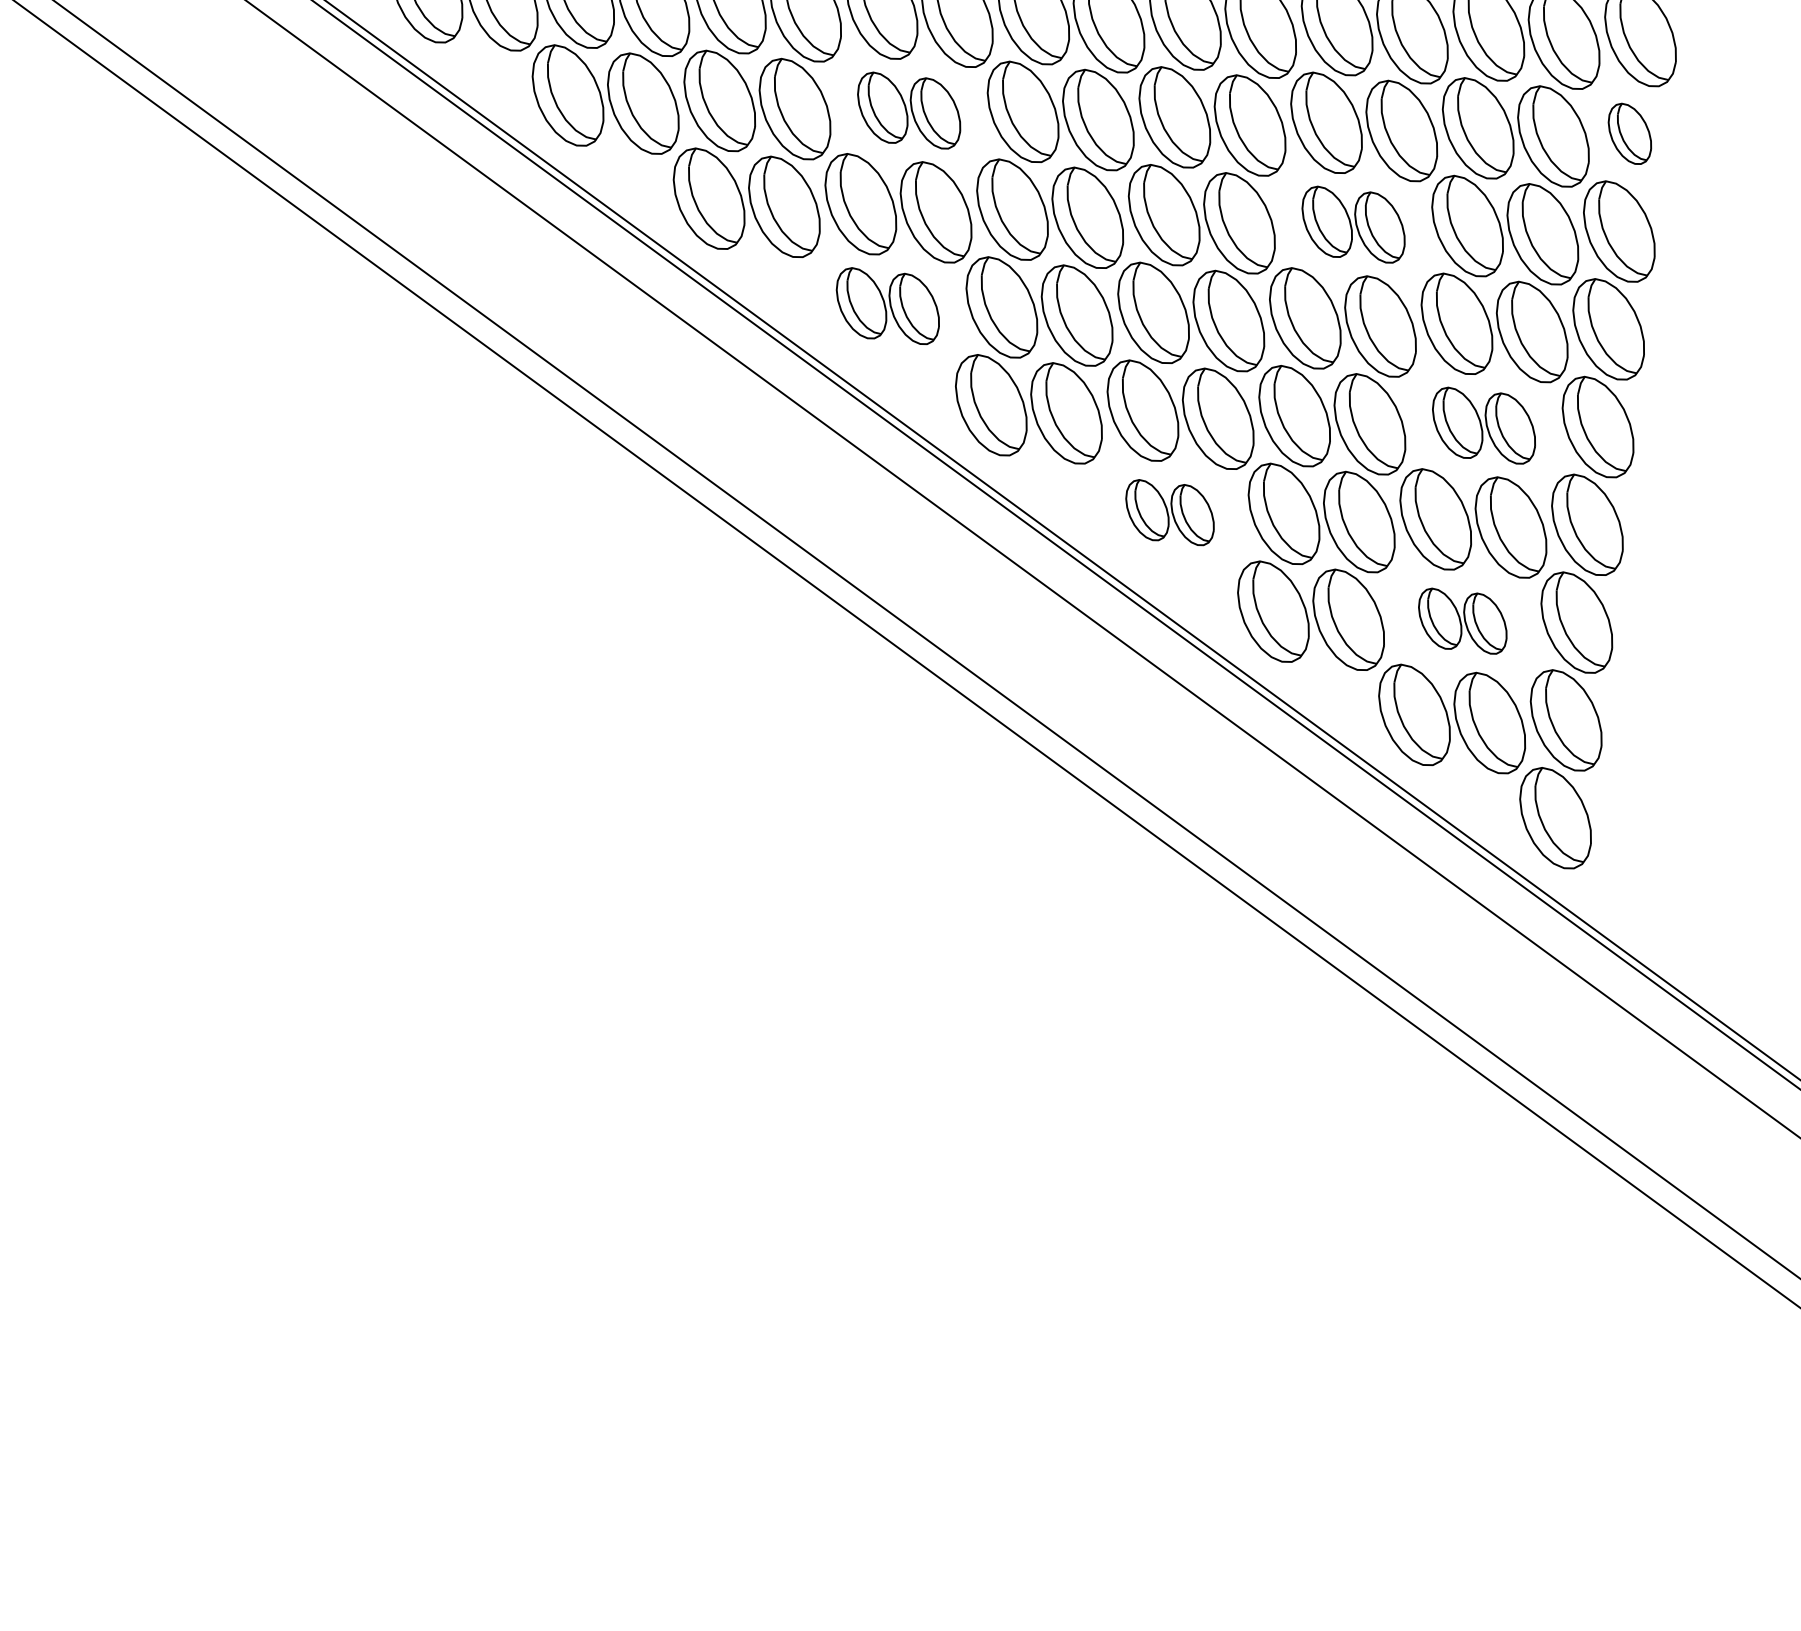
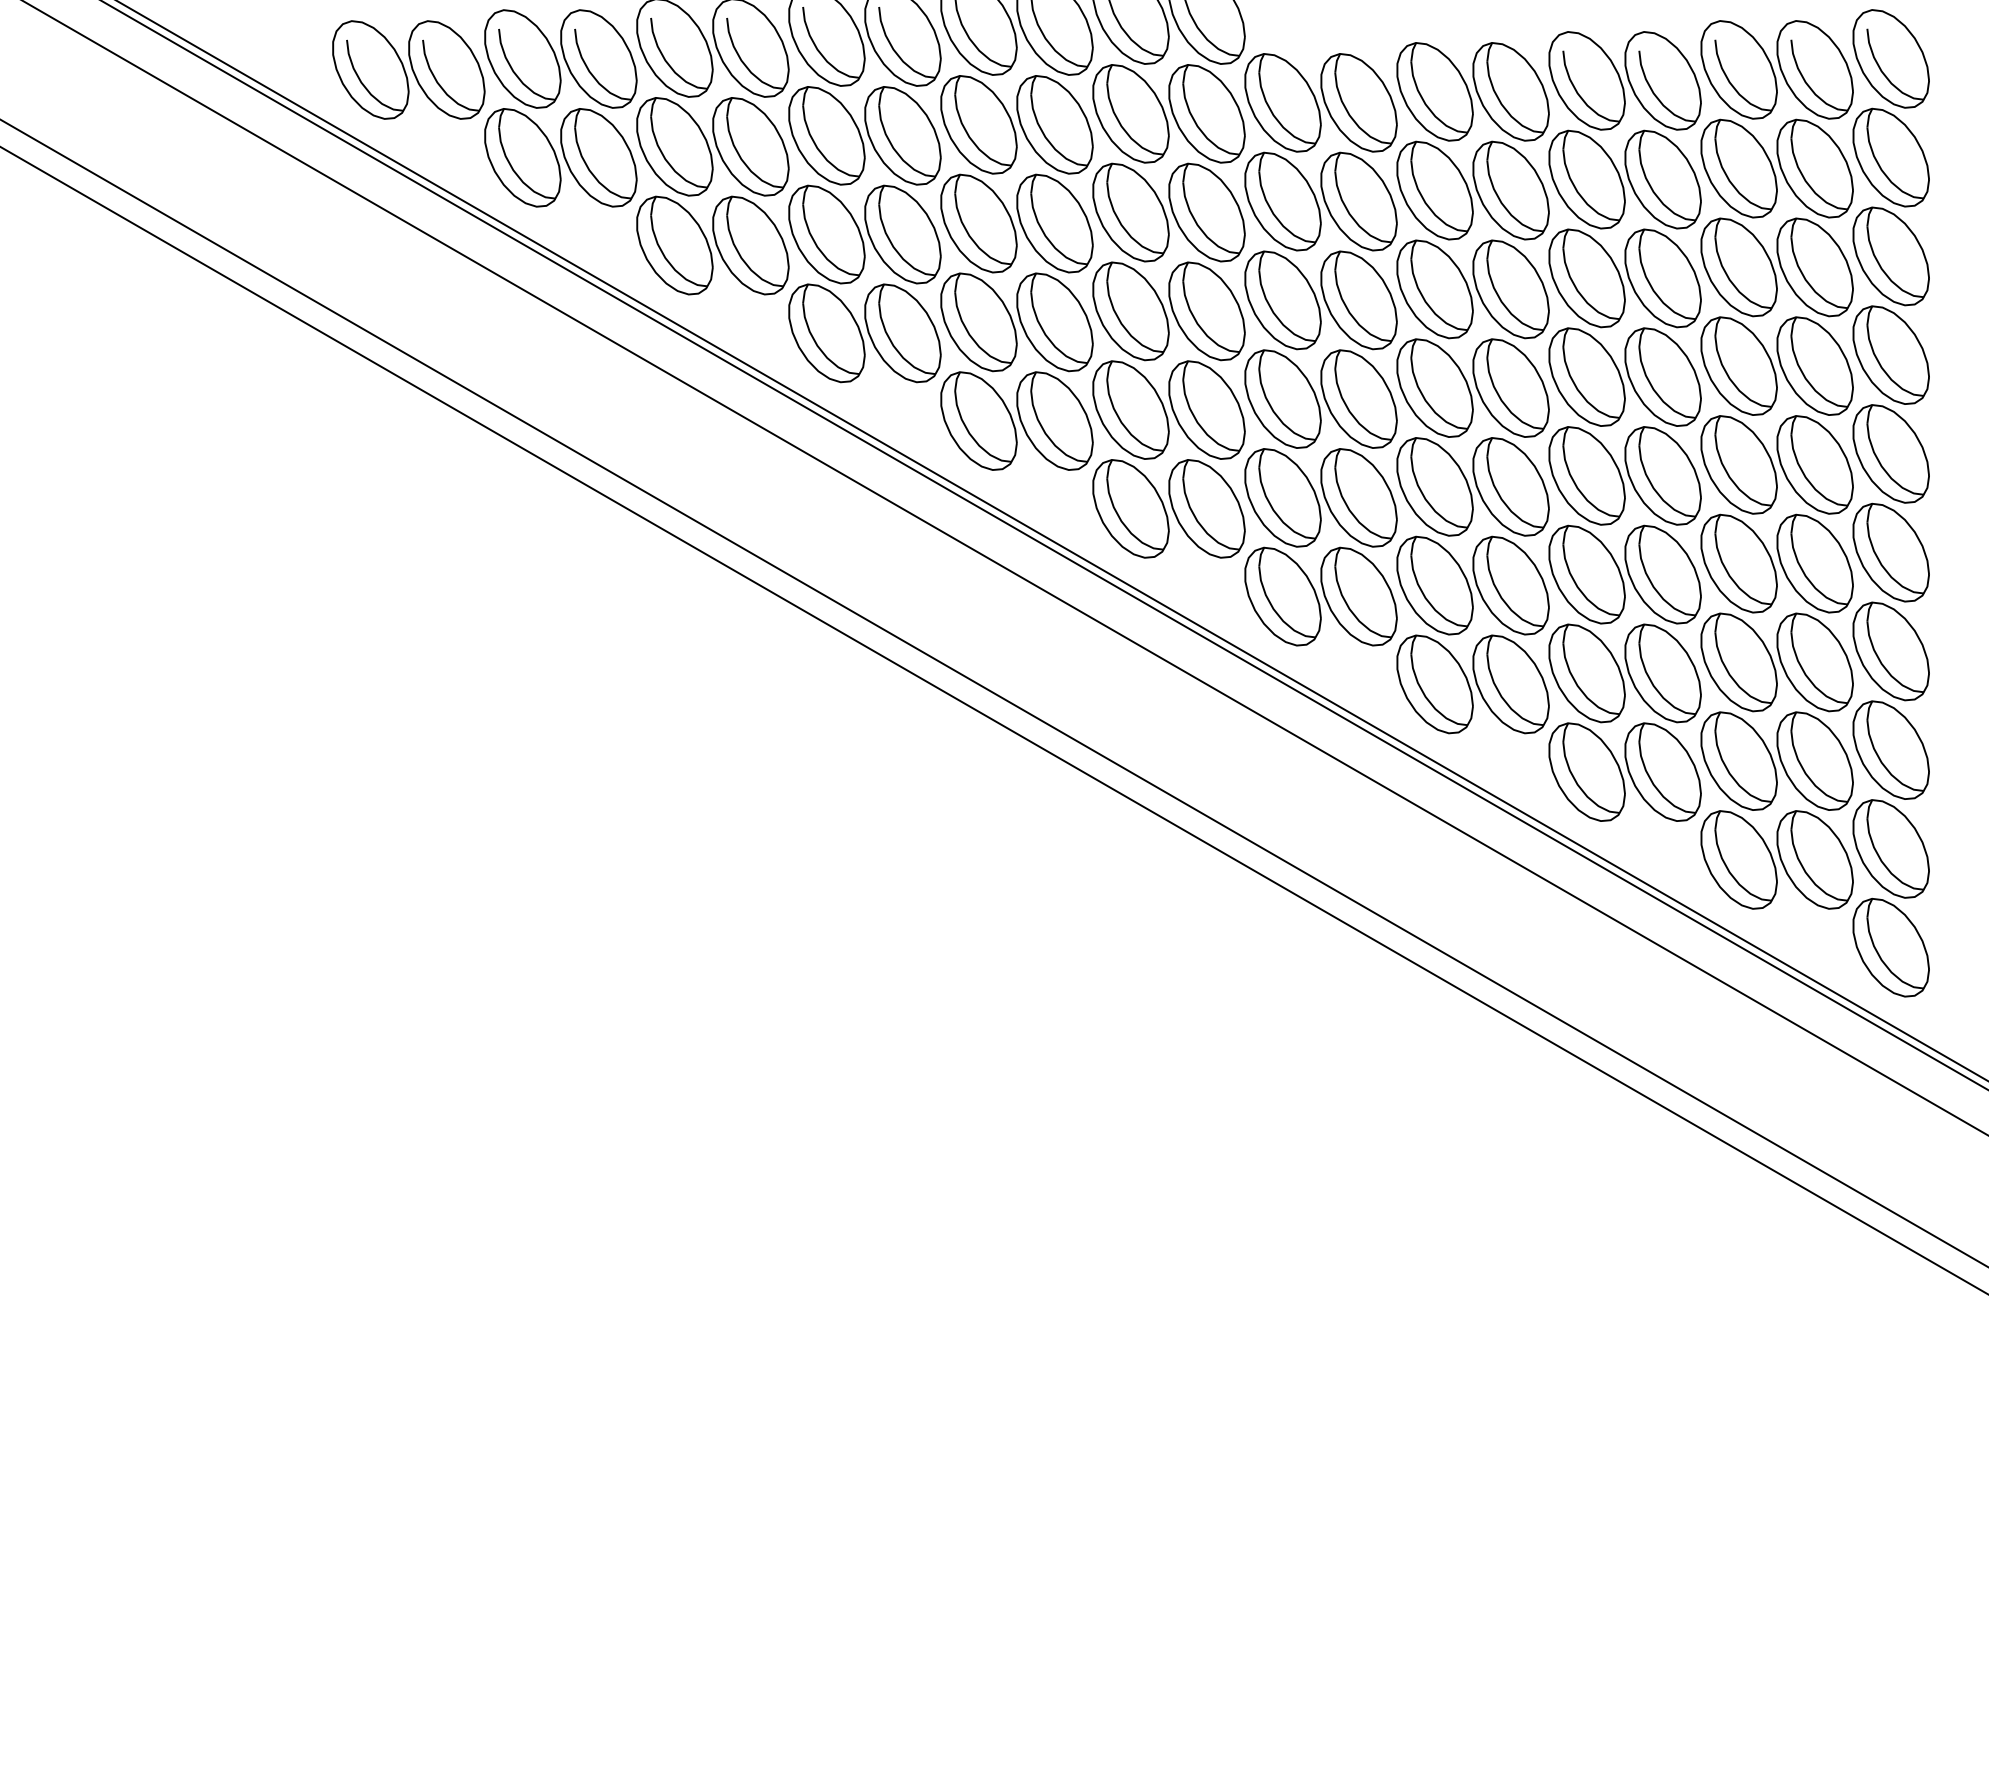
part: (908, 110) -> (1168, 311), size x1.43
part: (1629, 133) -> (1890, 256), size x1.67
part: (1353, 224) -> (1624, 376), size x1.43
part: (887, 305) -> (1168, 508), size x1.43
part: (1483, 425) -> (1776, 563), size x1.43
part: (1169, 512) -> (1472, 684), size x1.67
part: (1462, 620) -> (1776, 760), size x1.67

